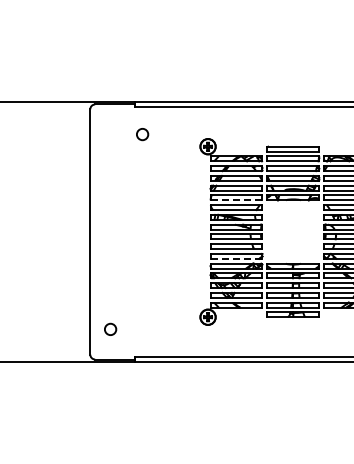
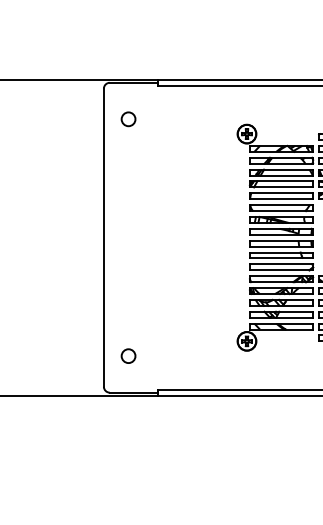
circle: (142, 134) -> (128, 119), moved
line: (236, 200) -> (281, 199), dashed -> solid
line: (236, 258) -> (281, 269), dashed -> solid

